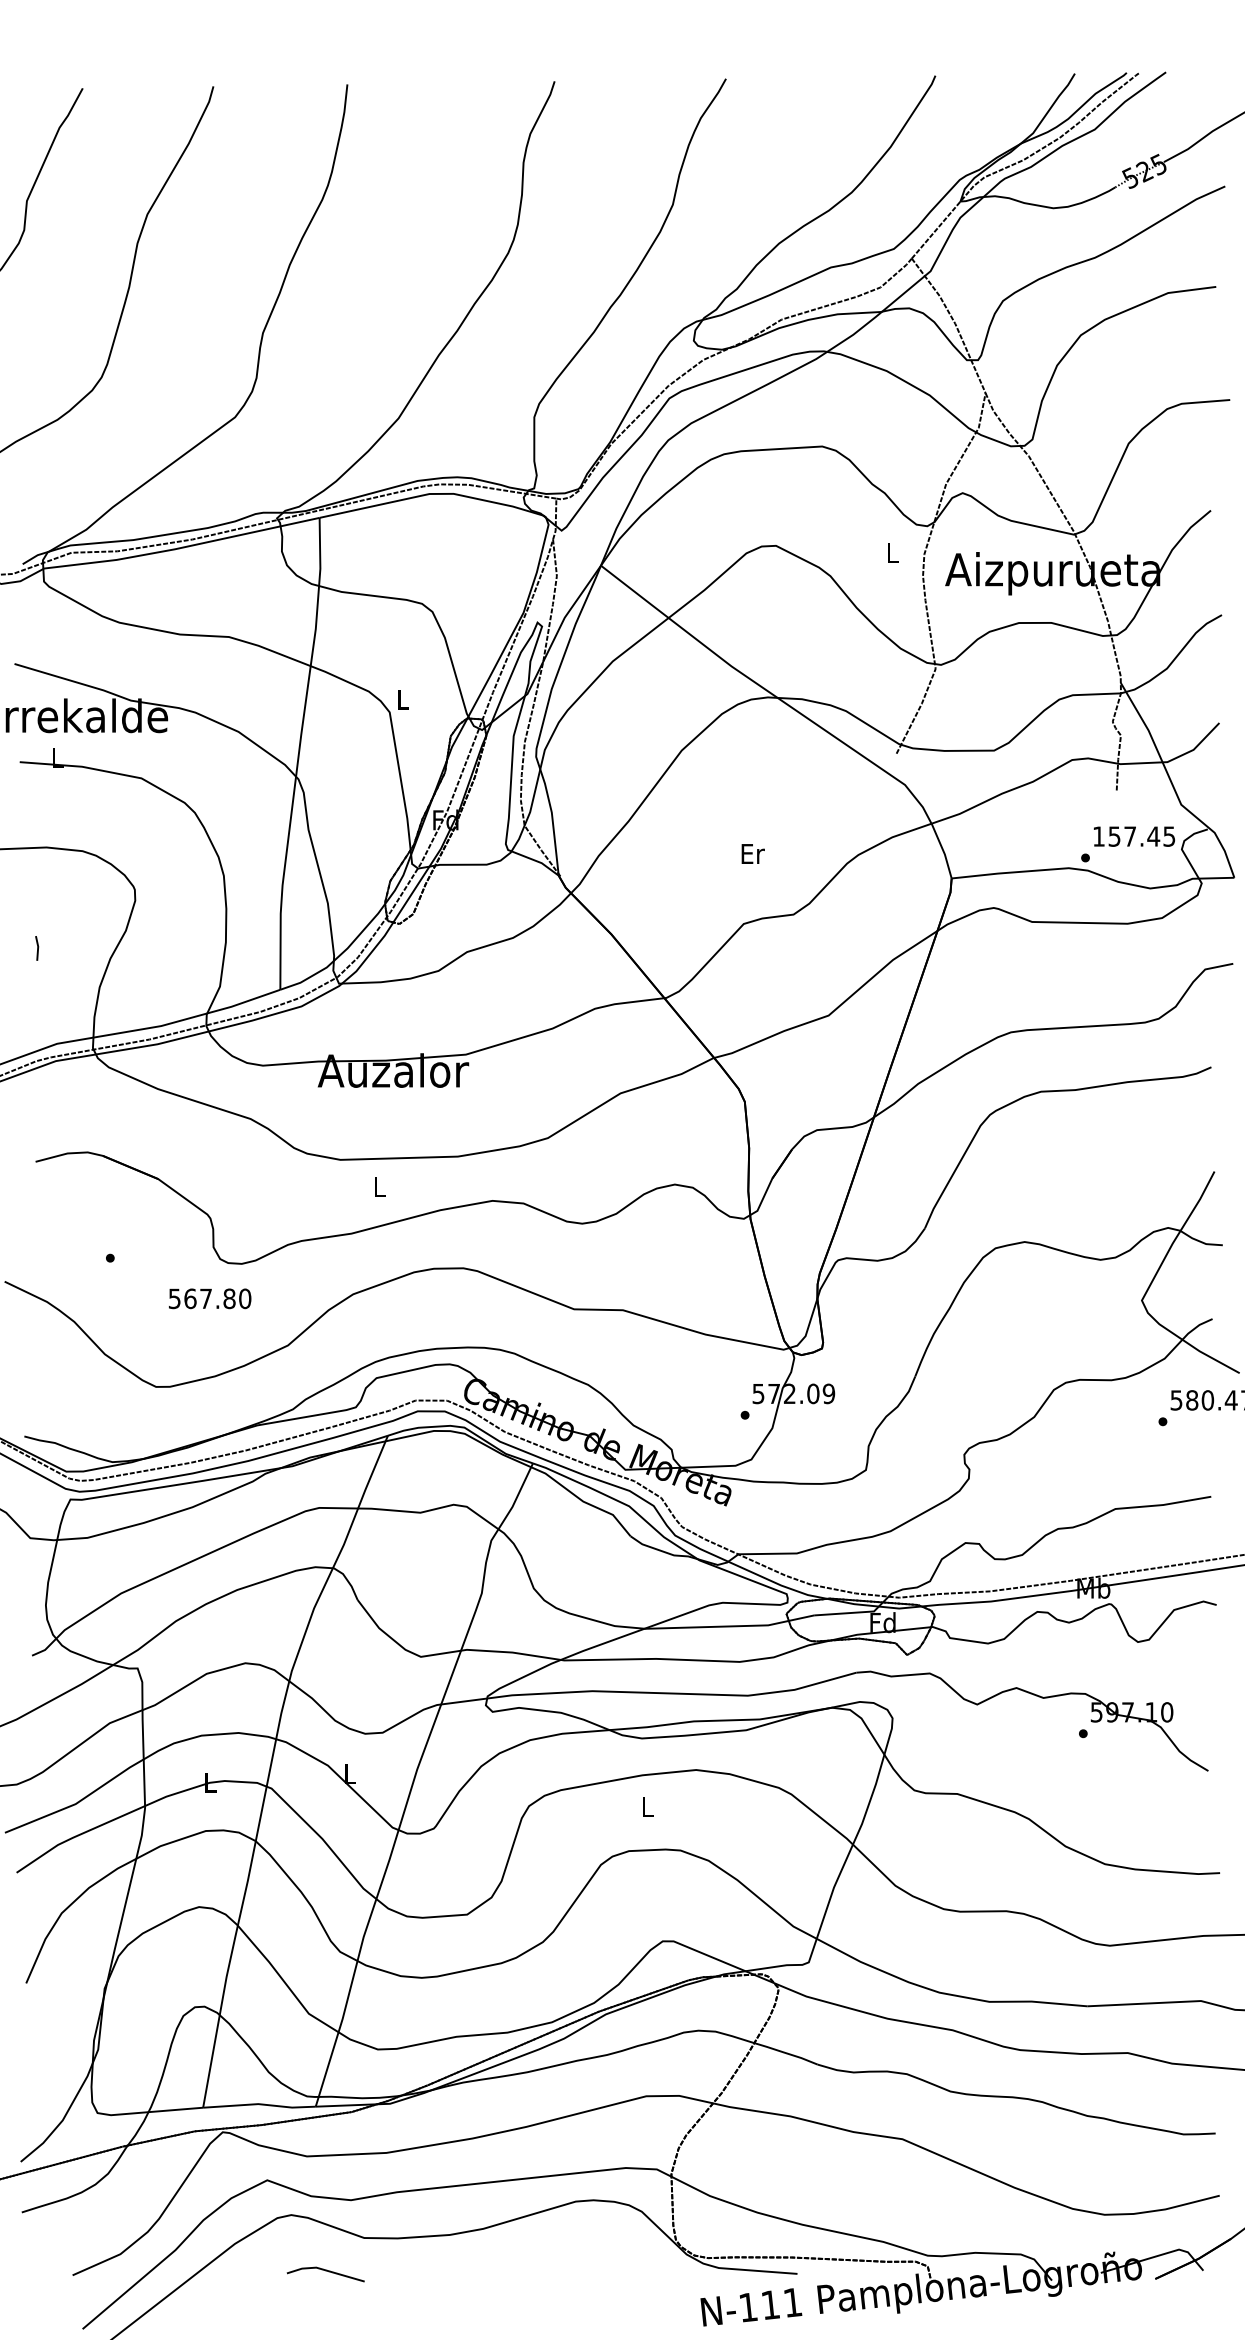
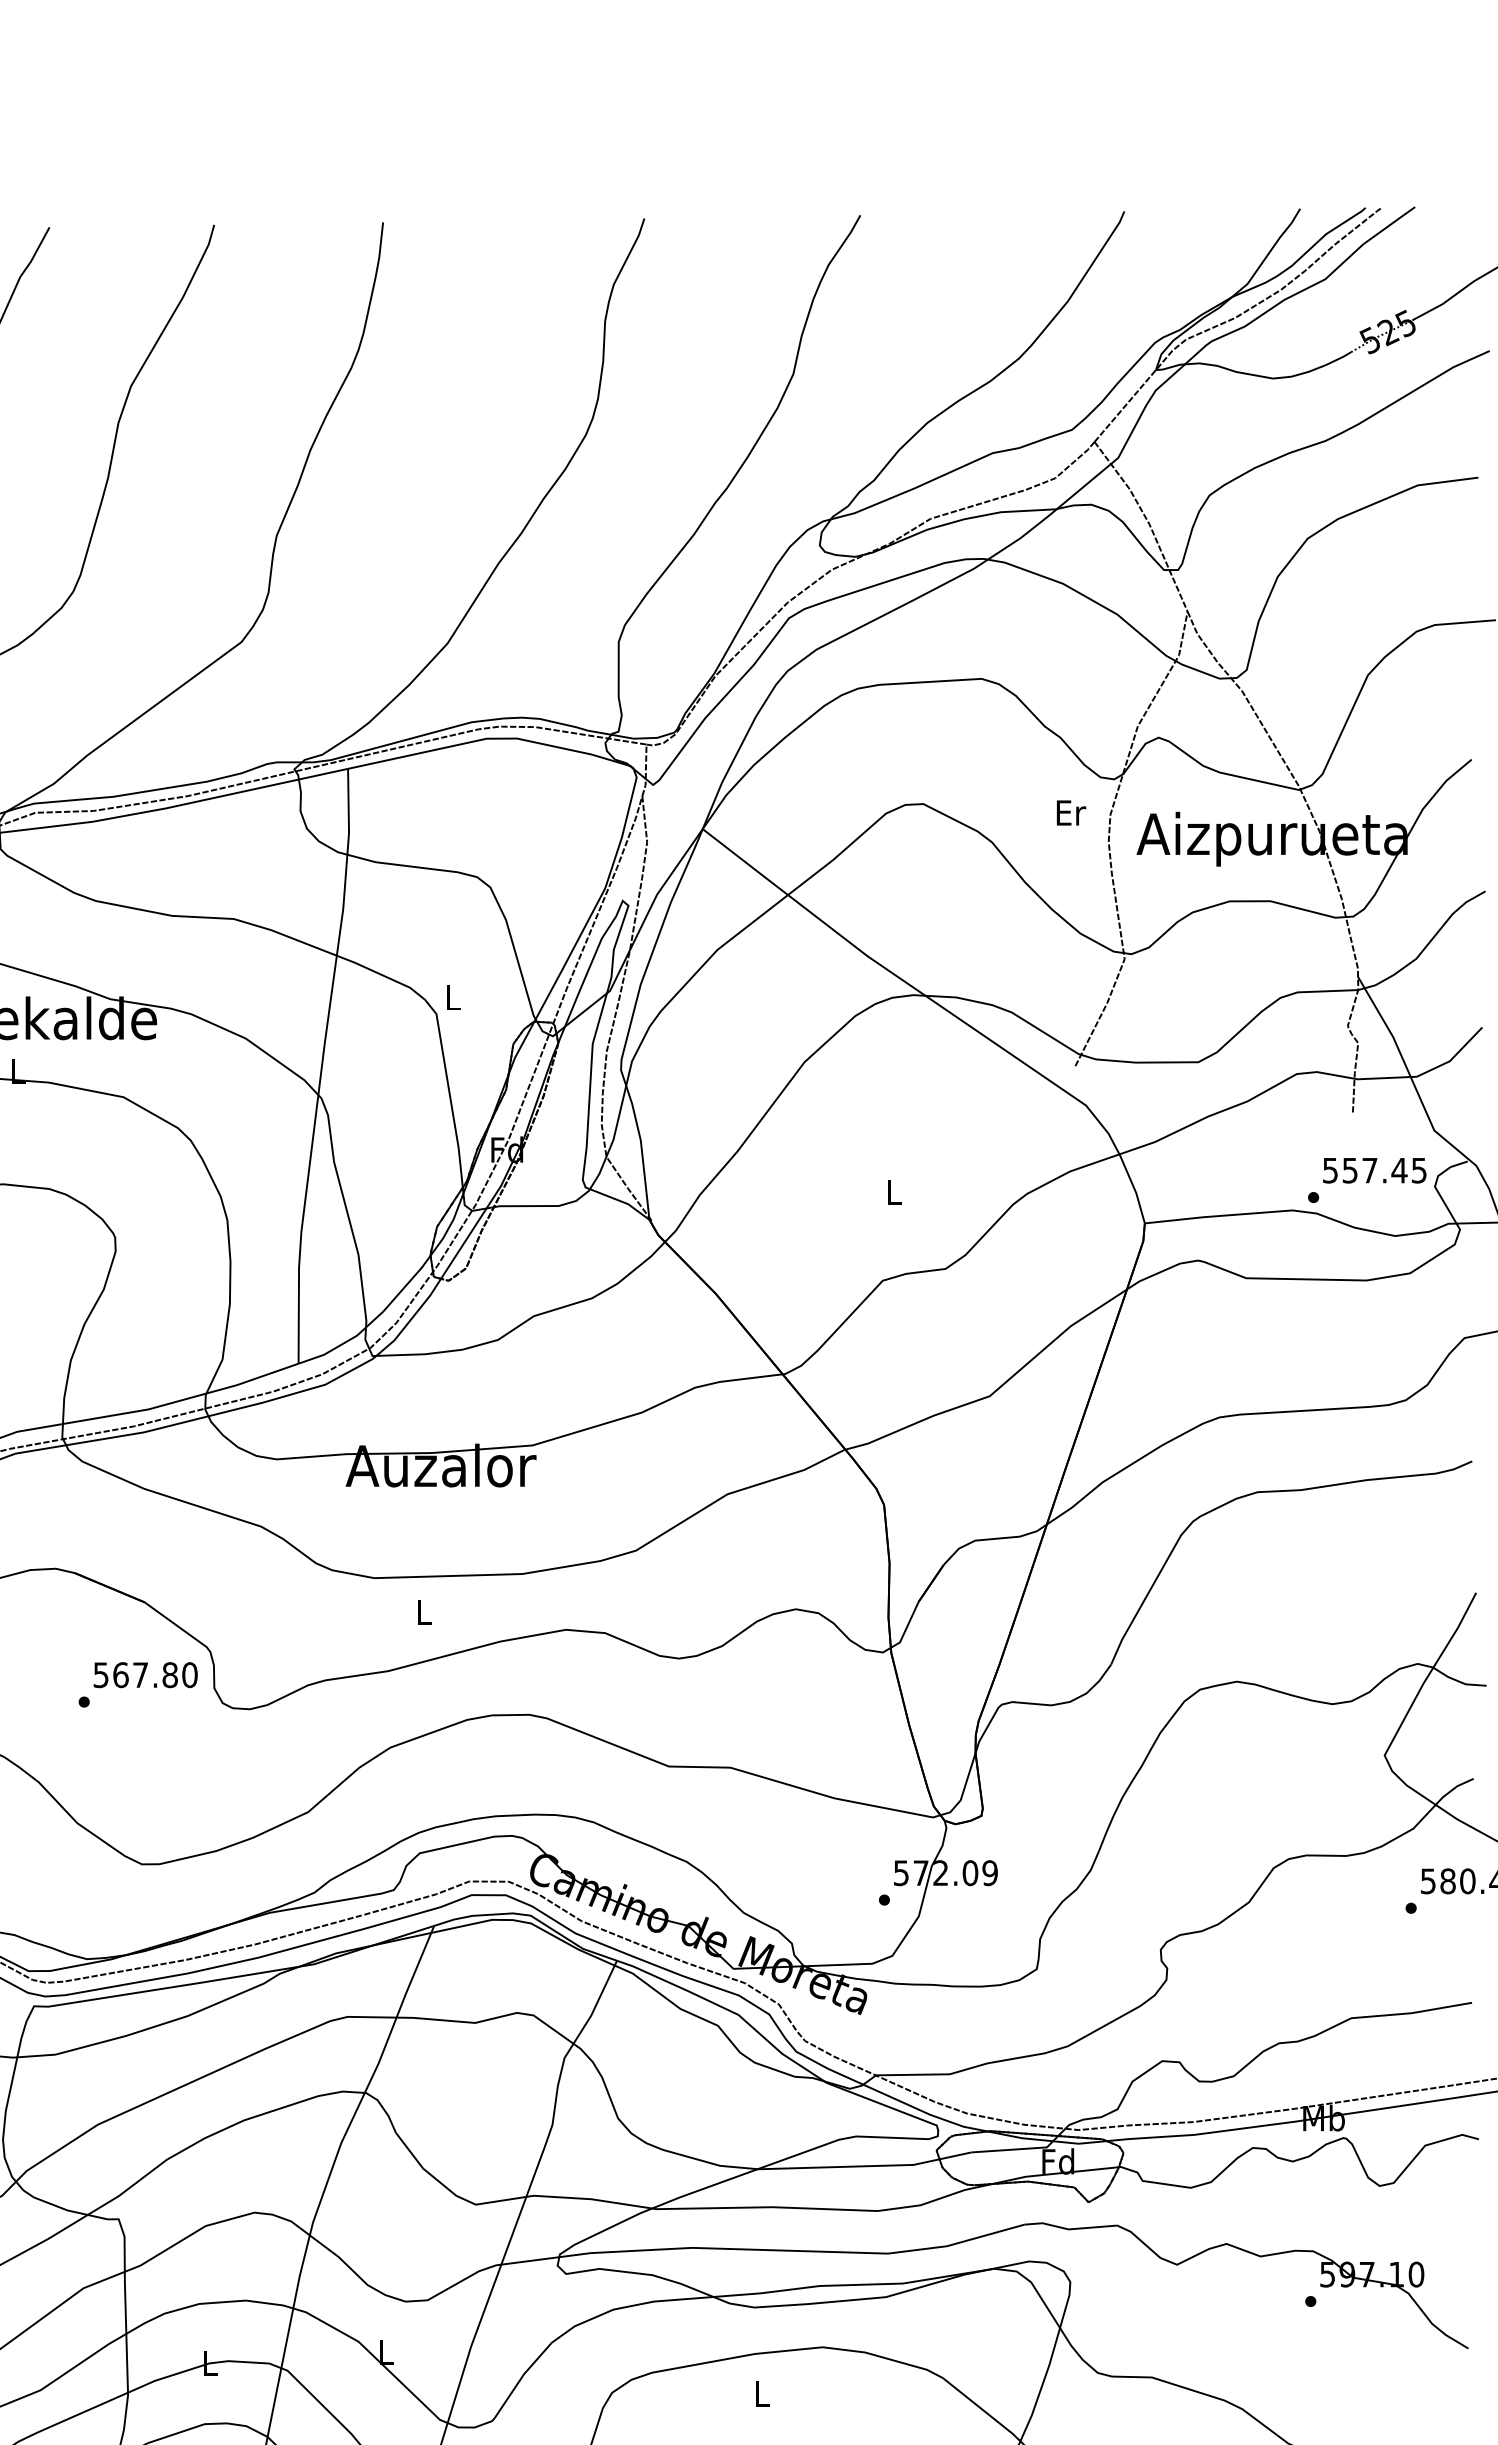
text: (893, 552) -> (1071, 812), L -> Er
text: (1098, 836) -> (1329, 1170), 157.45 -> 557.45
text: (752, 853) -> (893, 1191), Er -> L
text: (210, 1298) -> (146, 1674), moved

